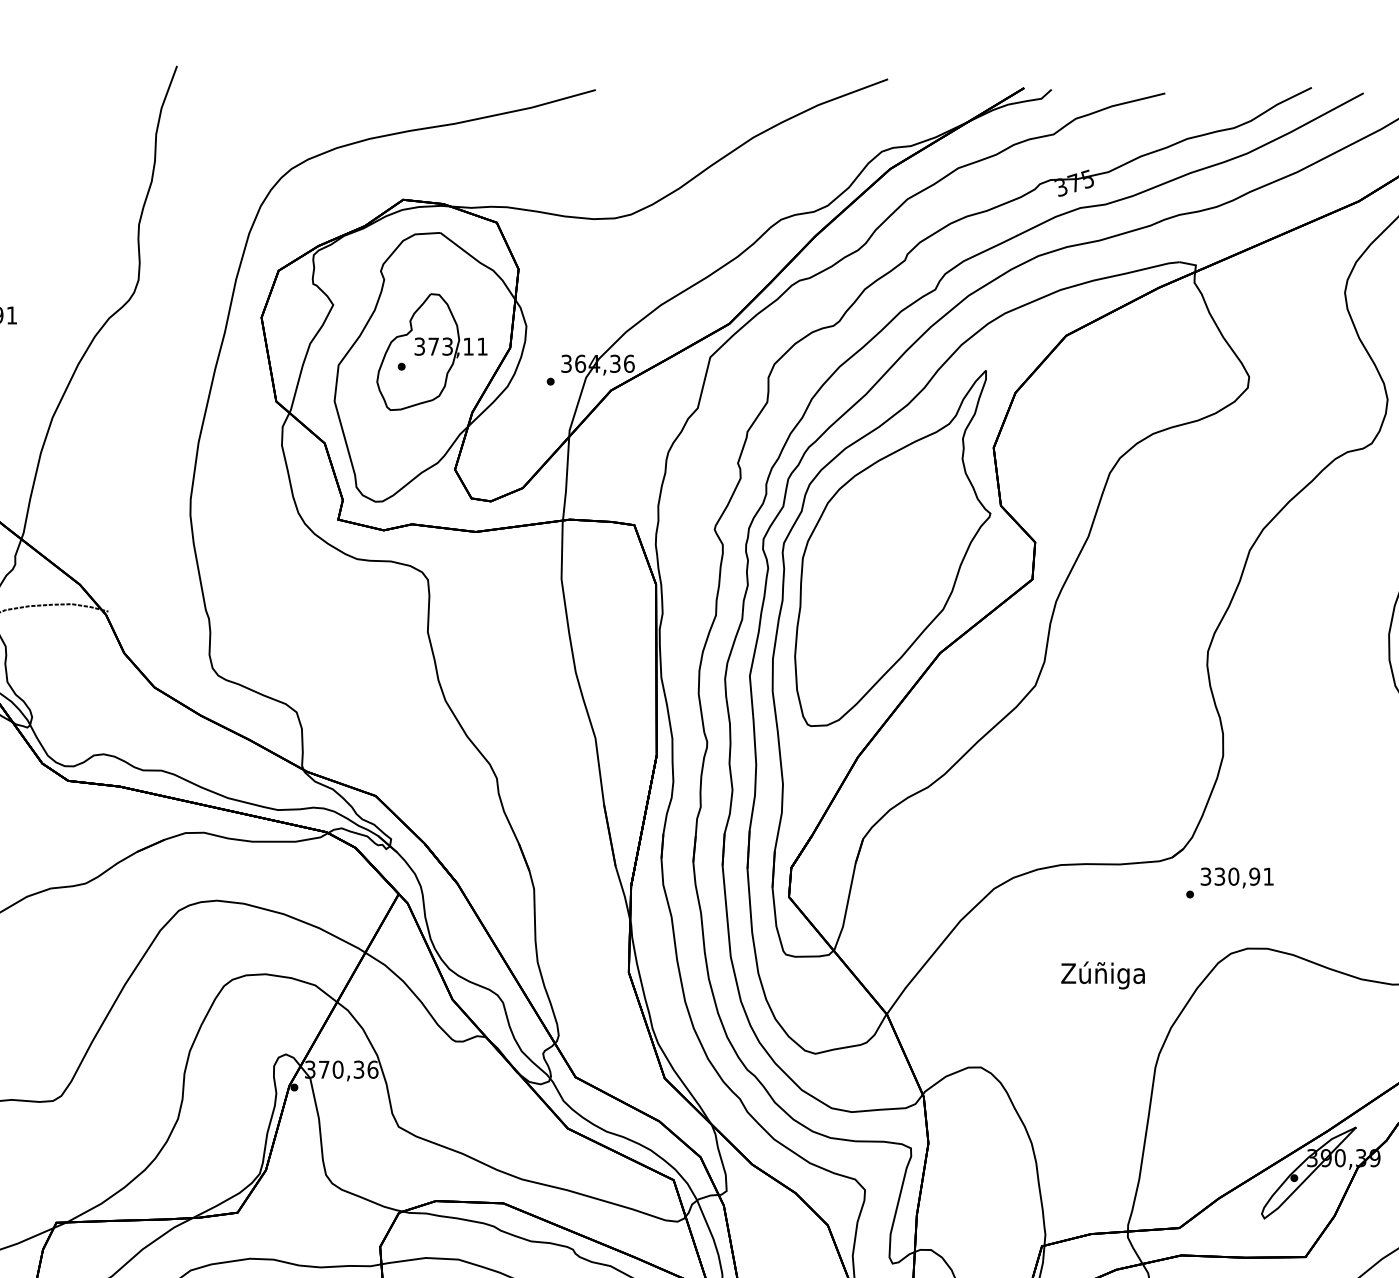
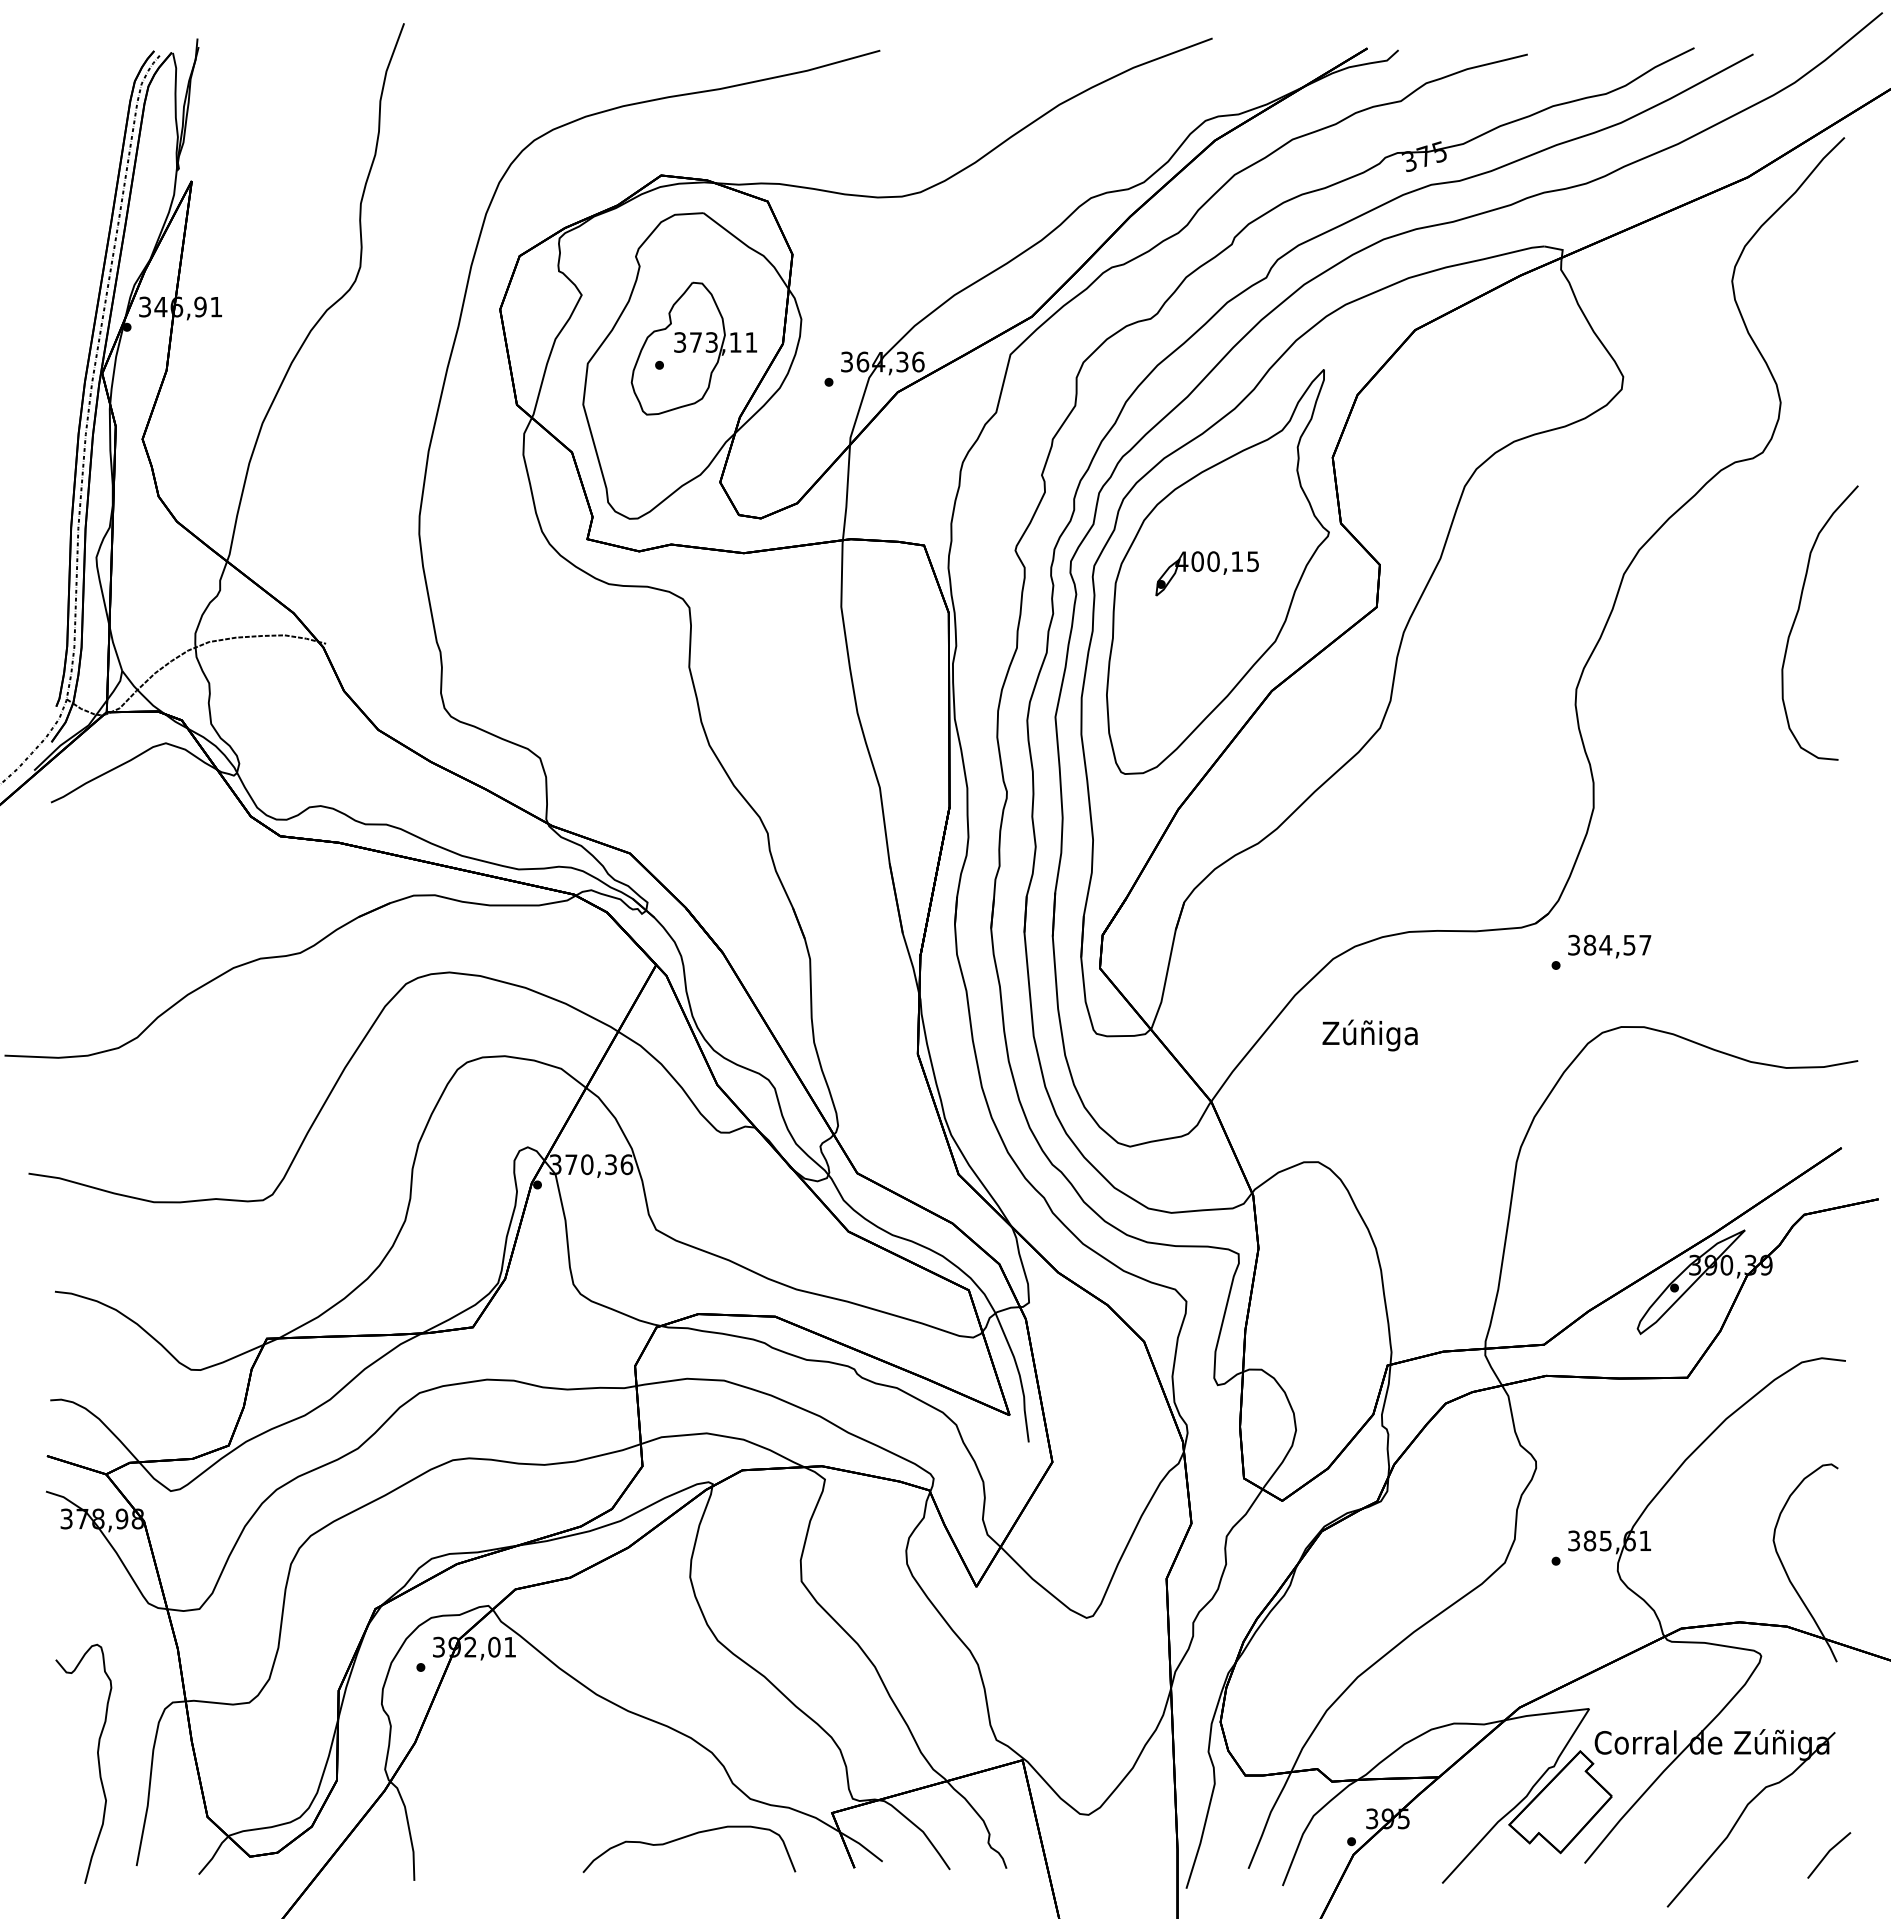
part: (882, 549) -> (1206, 573), added
text: (1244, 876) -> (1617, 944), 330,91 -> 384,57
text: (1102, 975) -> (1369, 1035), moved

